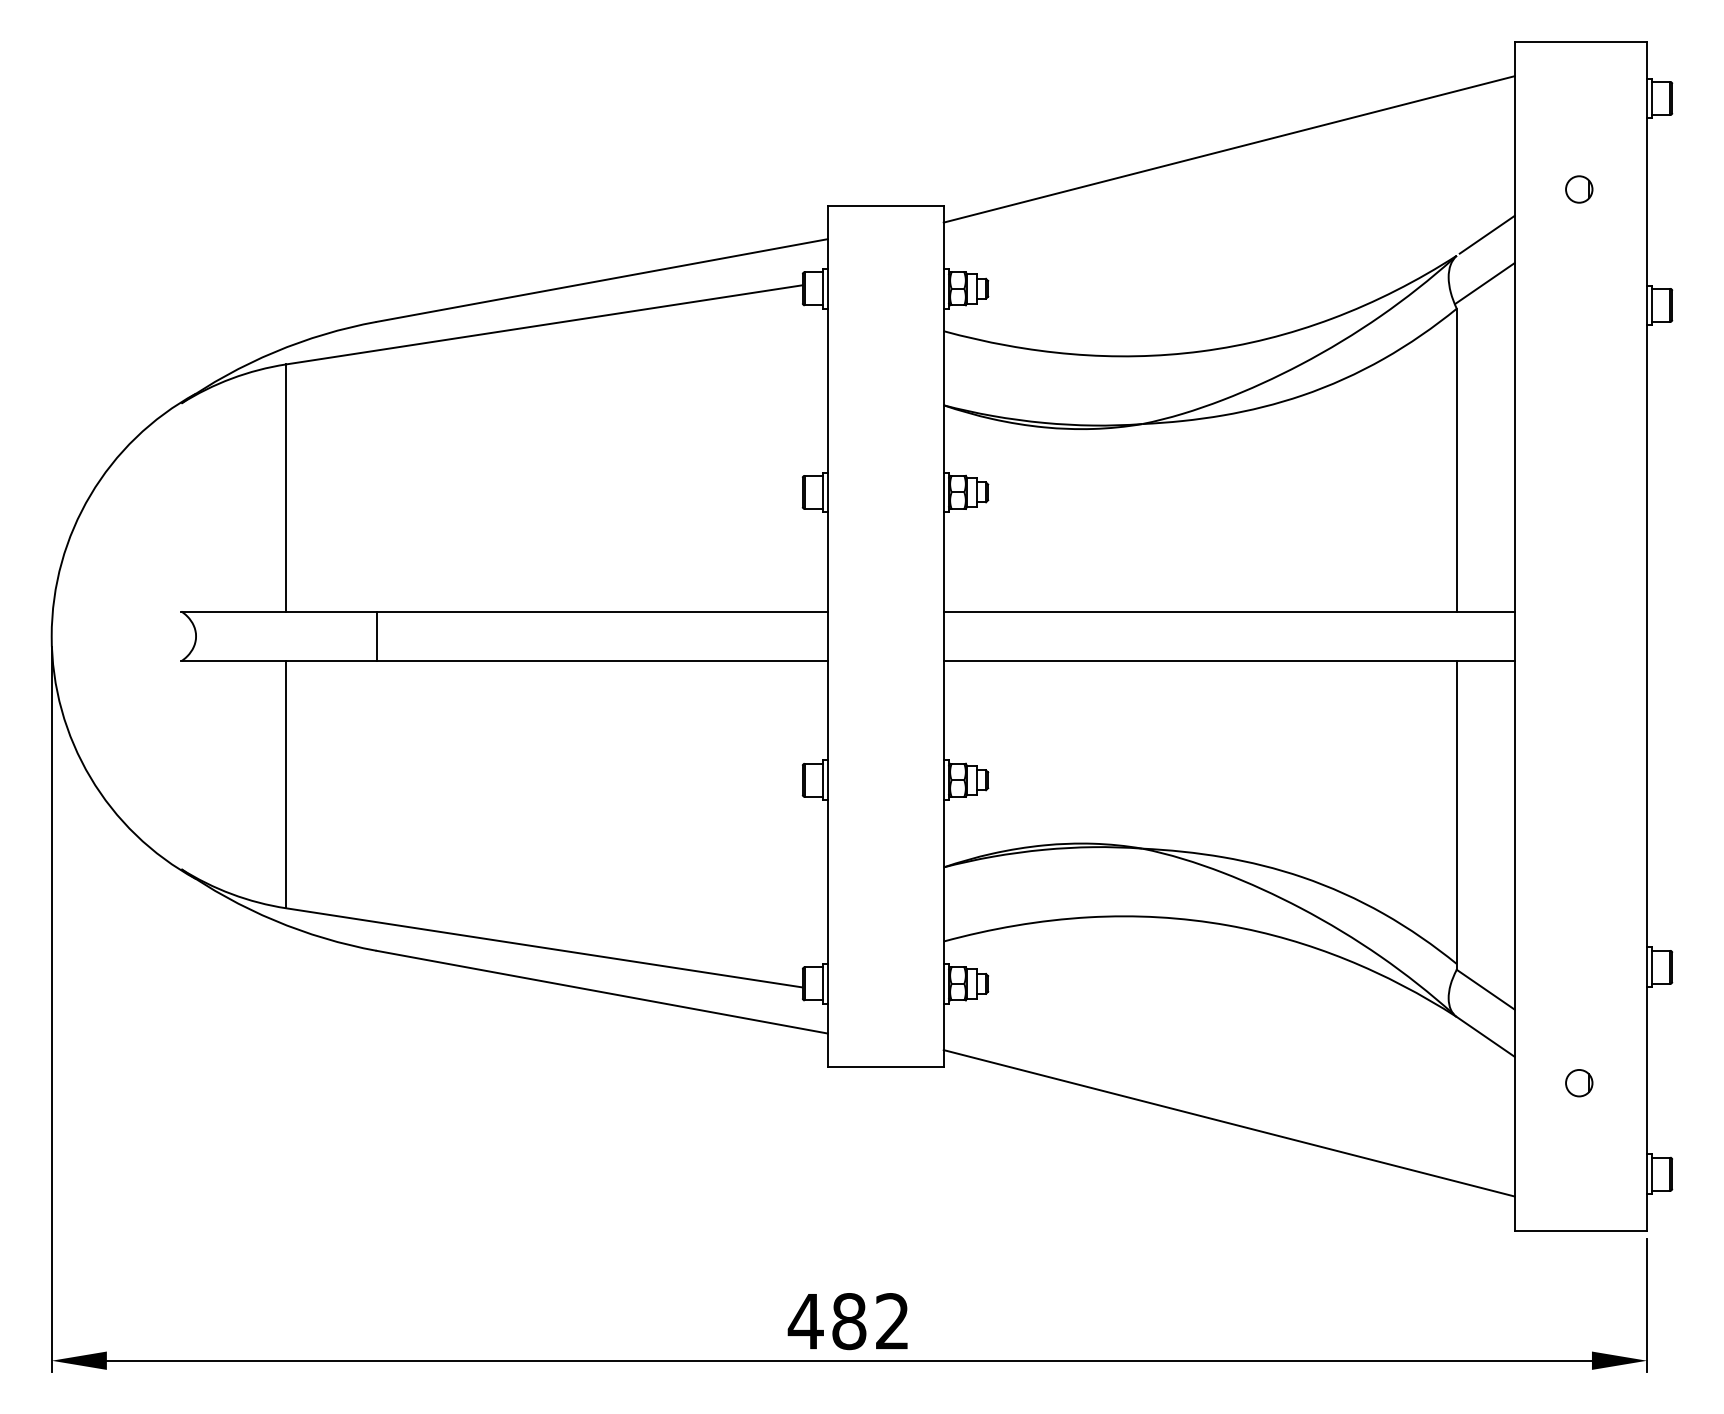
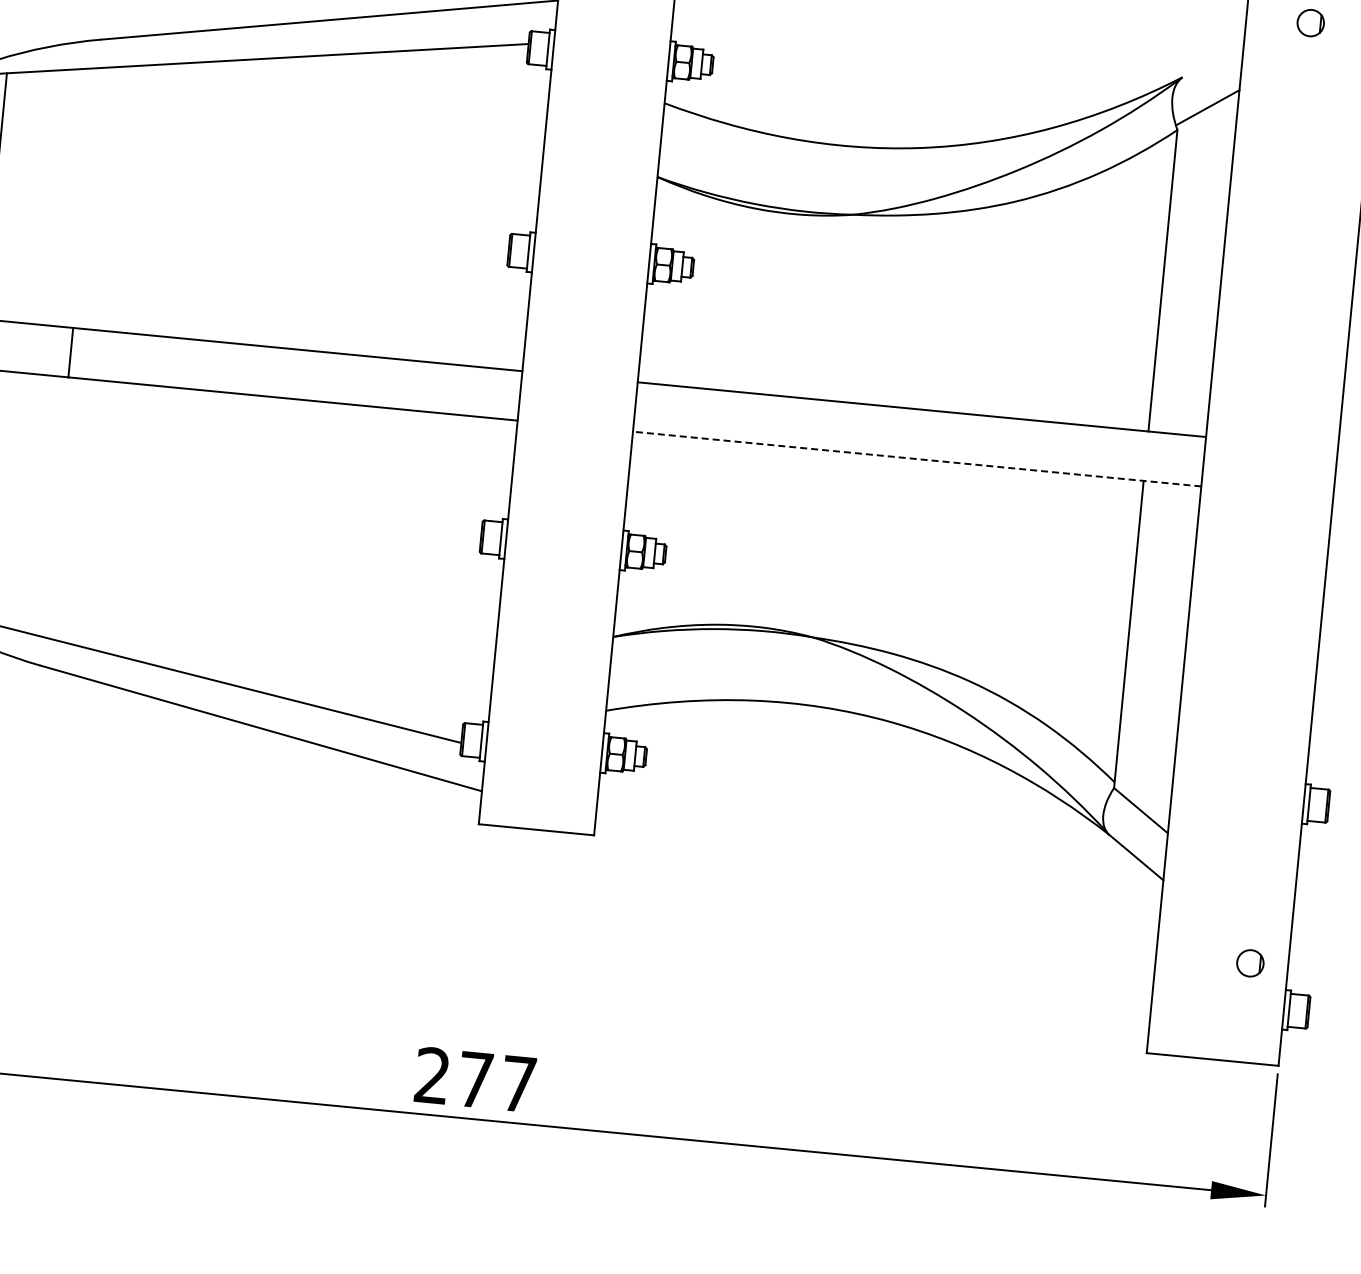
line: (1486, 234) -> (1214, 59), removed
line: (1228, 661) -> (916, 459), solid -> dashed
part: (1579, 1083) -> (1250, 963), moved
line: (1228, 1123) -> (872, 919), removed
text: (847, 1321) -> (473, 1079), 482 -> 277

